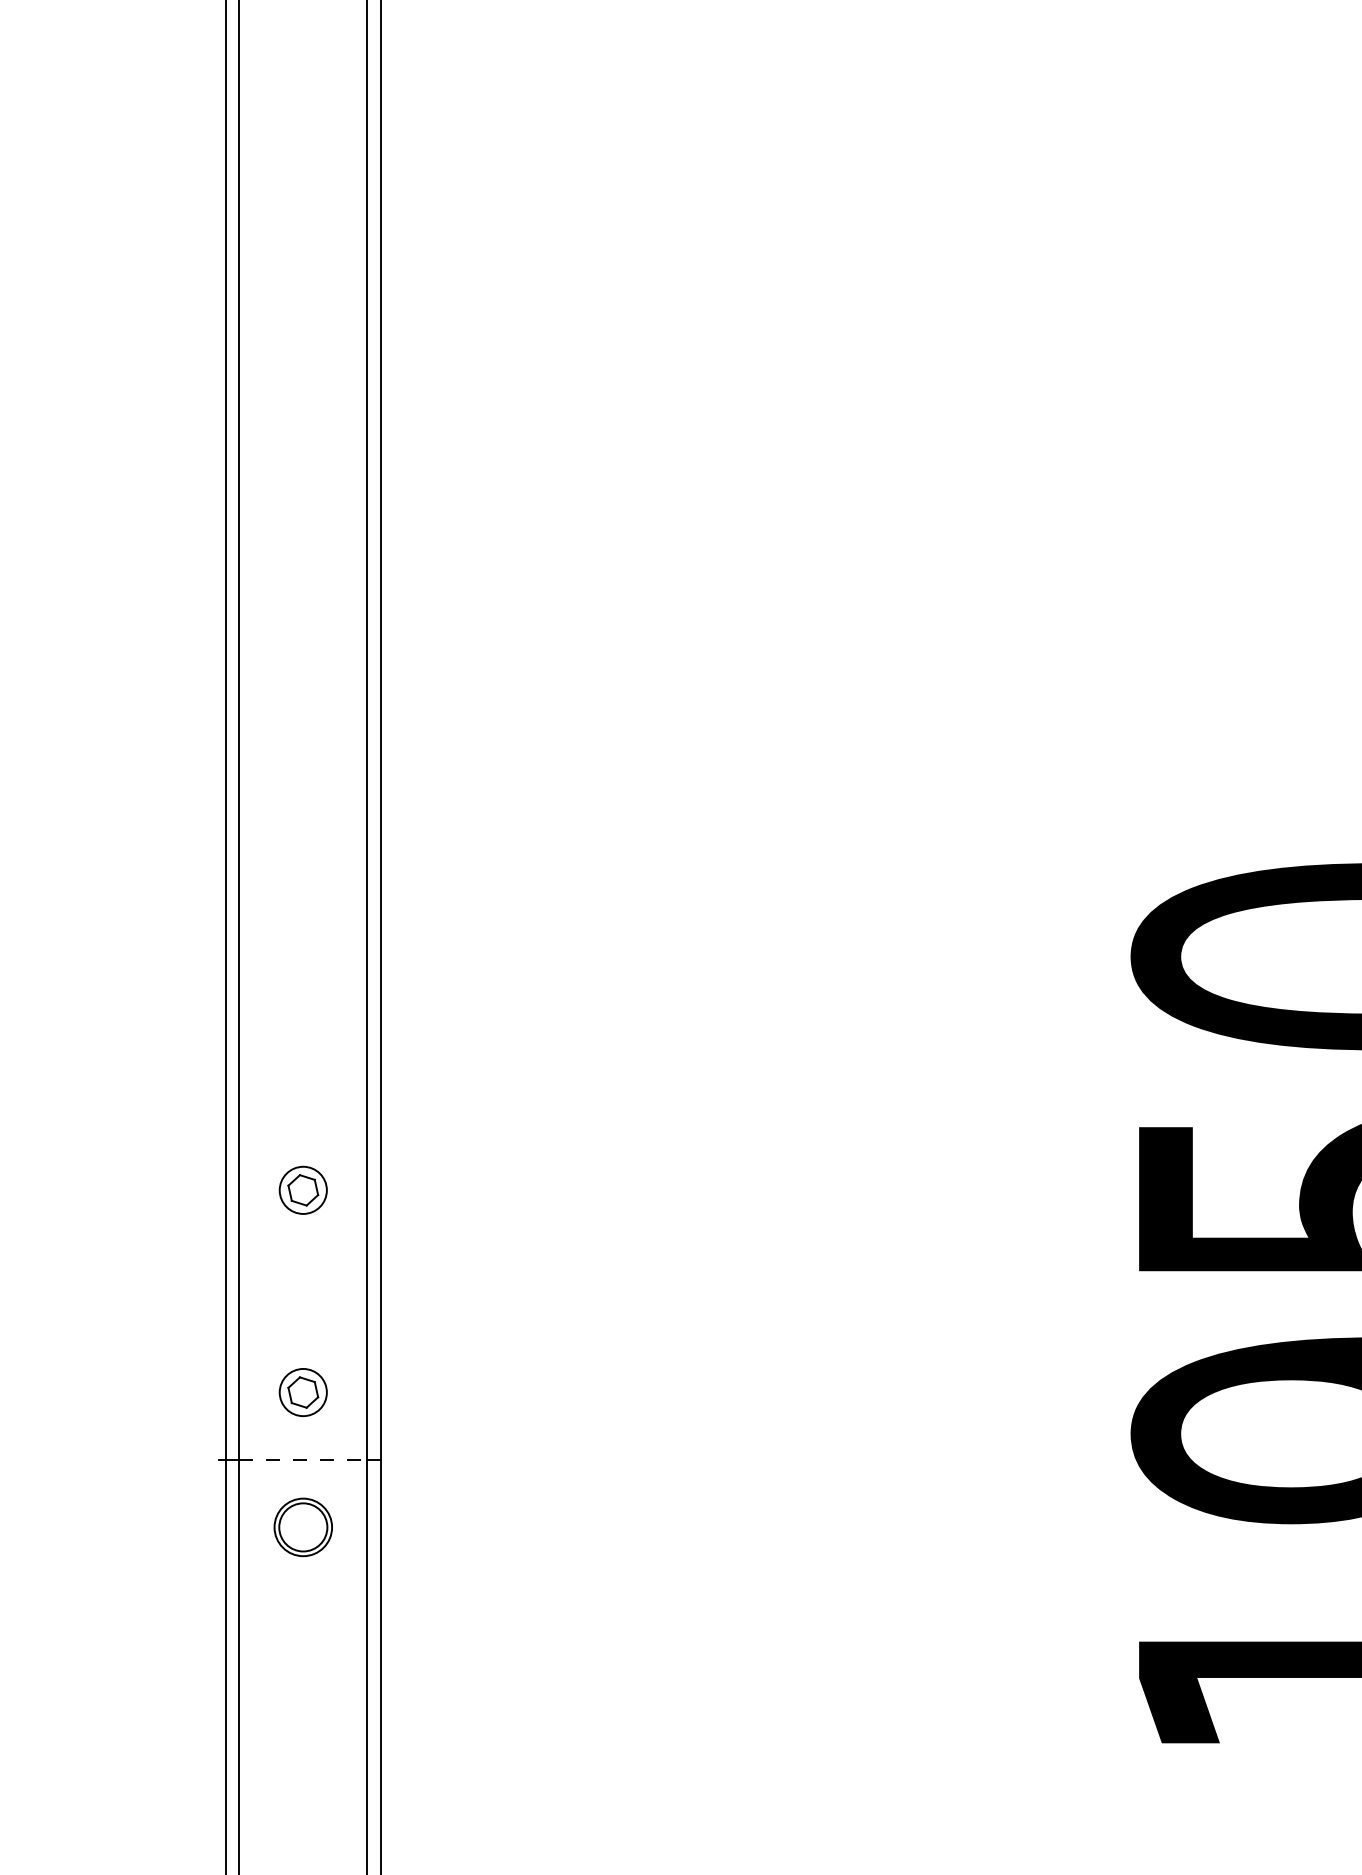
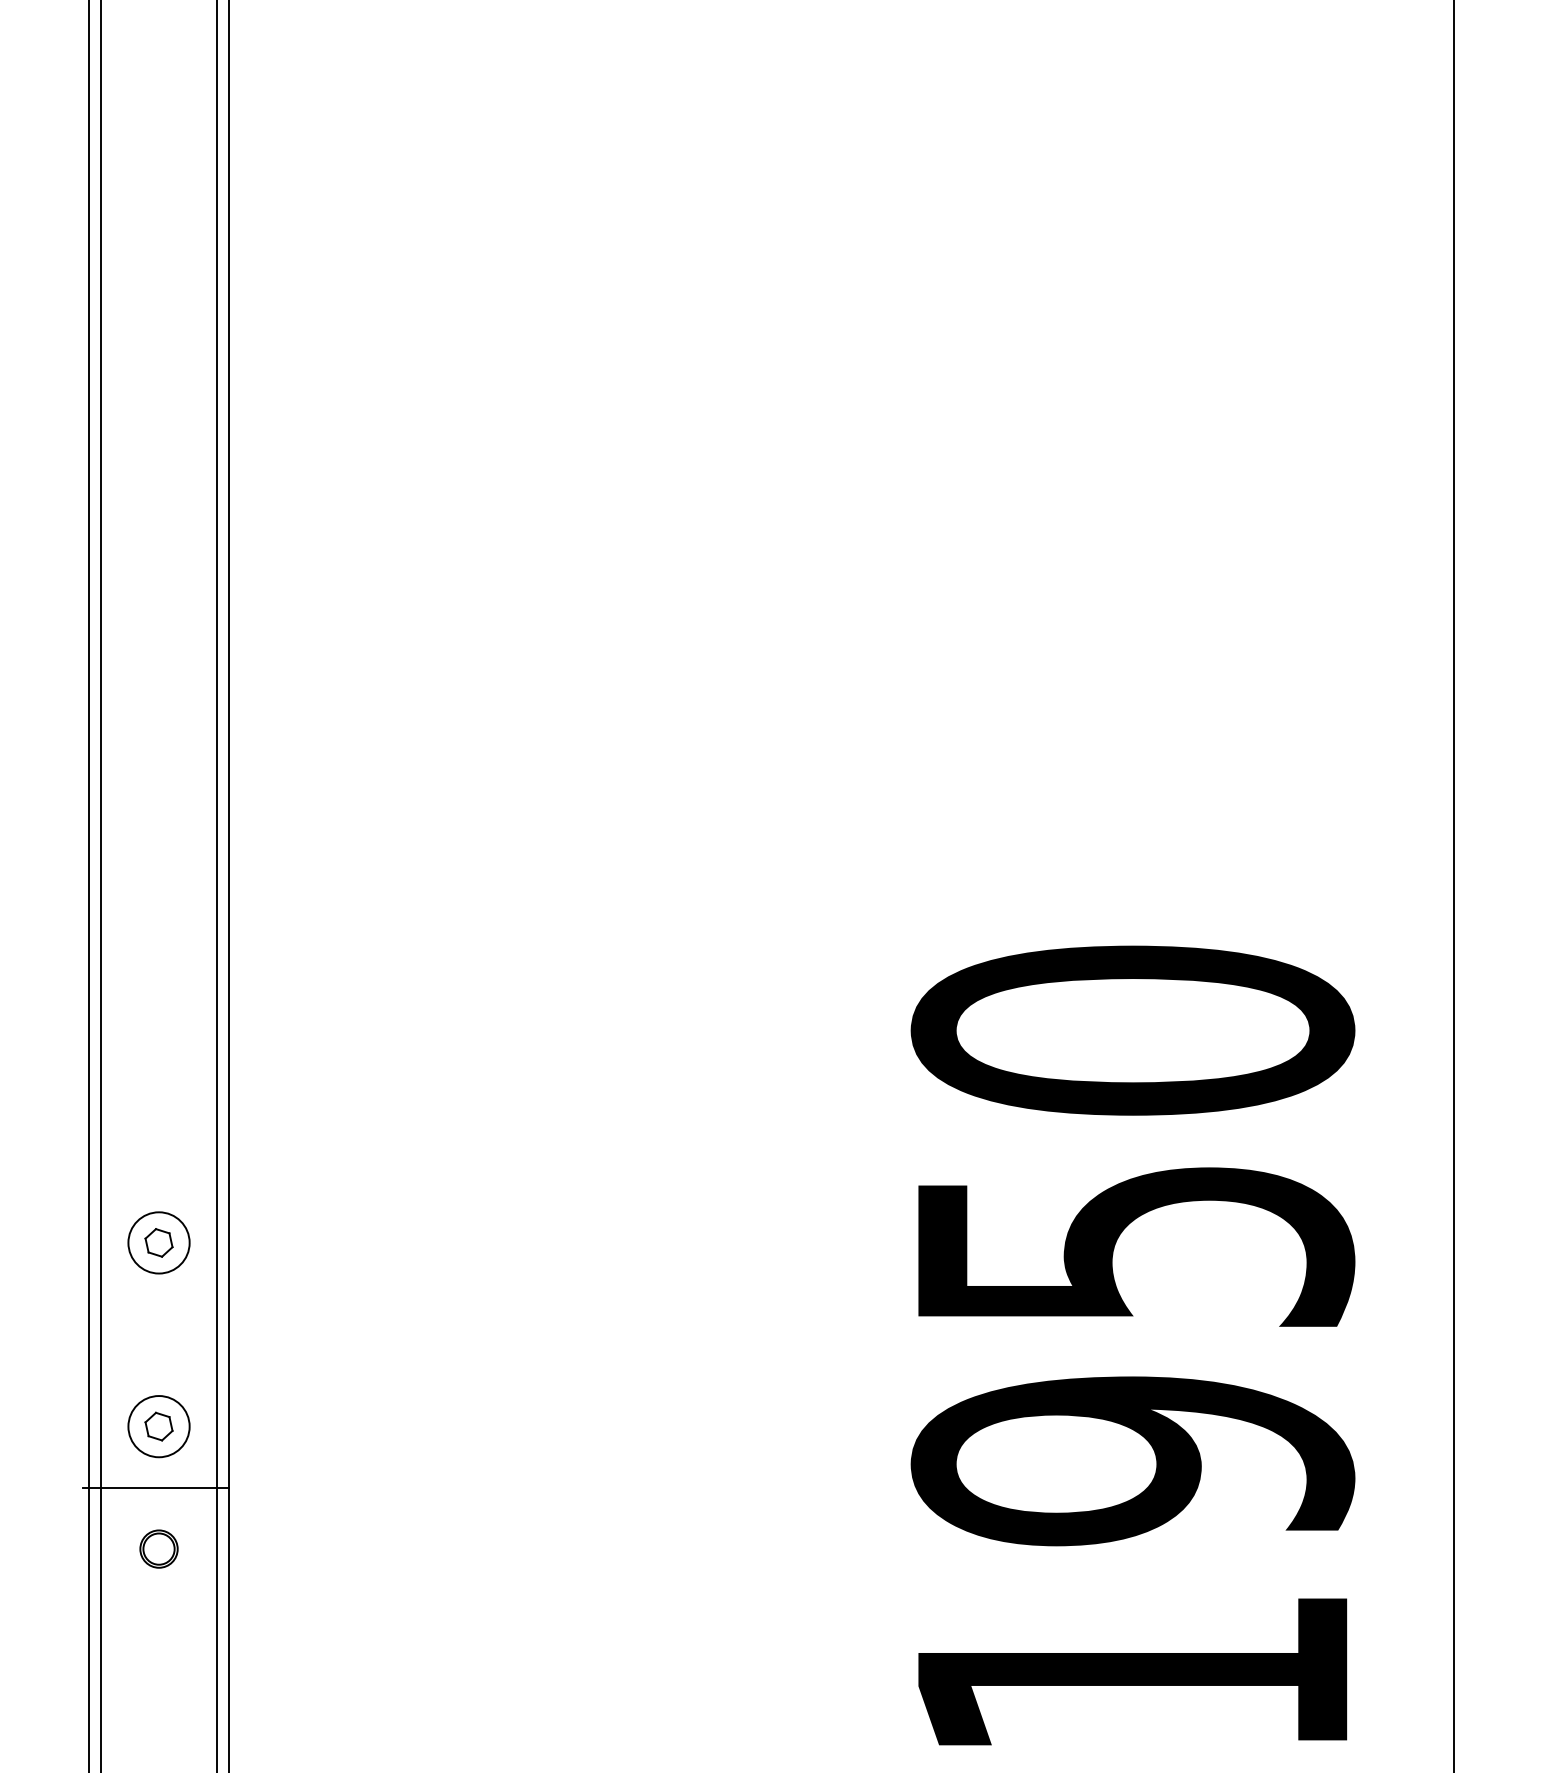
circle: (302, 1189) -> (158, 1242), size x1.43
circle: (302, 1392) -> (158, 1426), size x1.43
line: (303, 1459) -> (159, 1487), dashed -> solid
part: (302, 1526) -> (158, 1548), size x0.71

